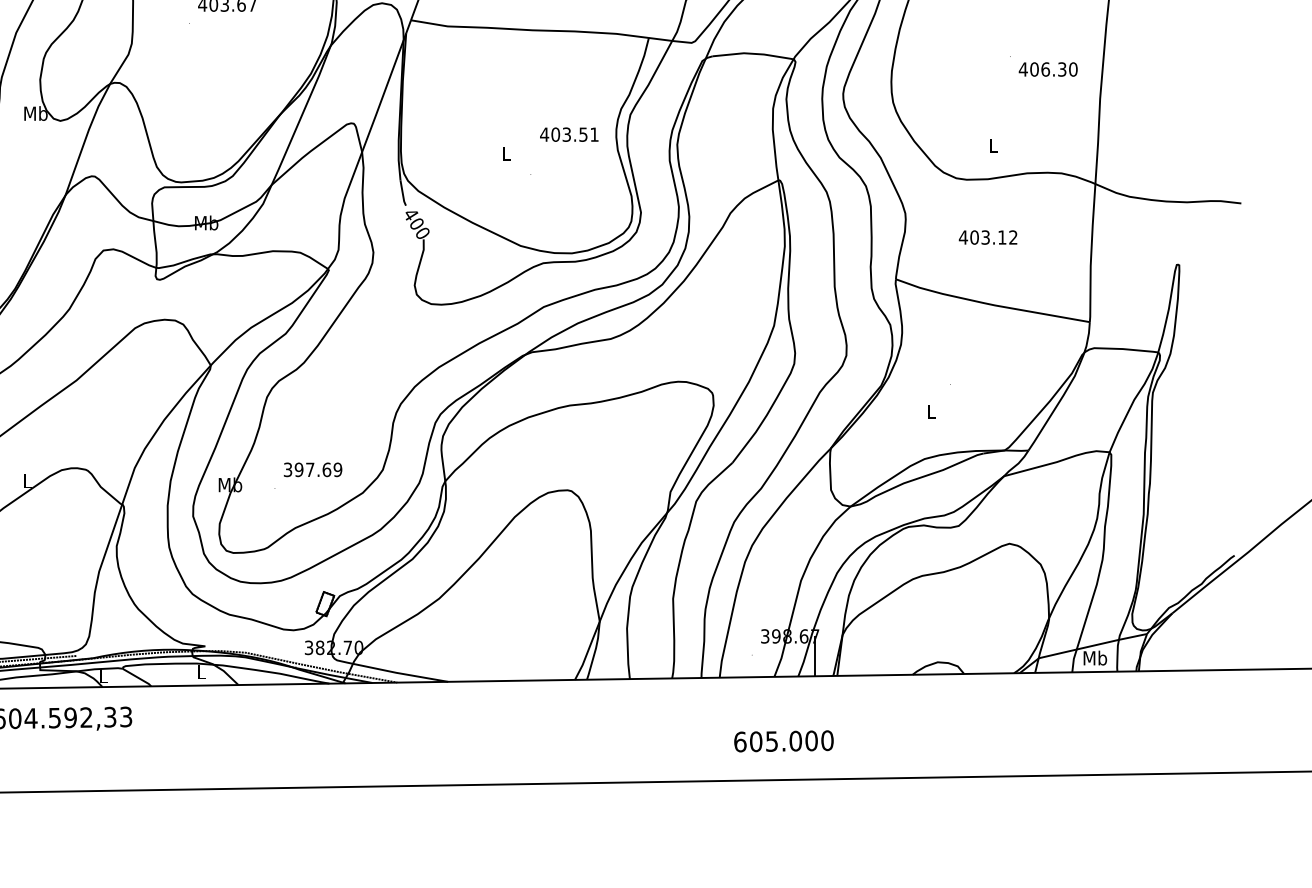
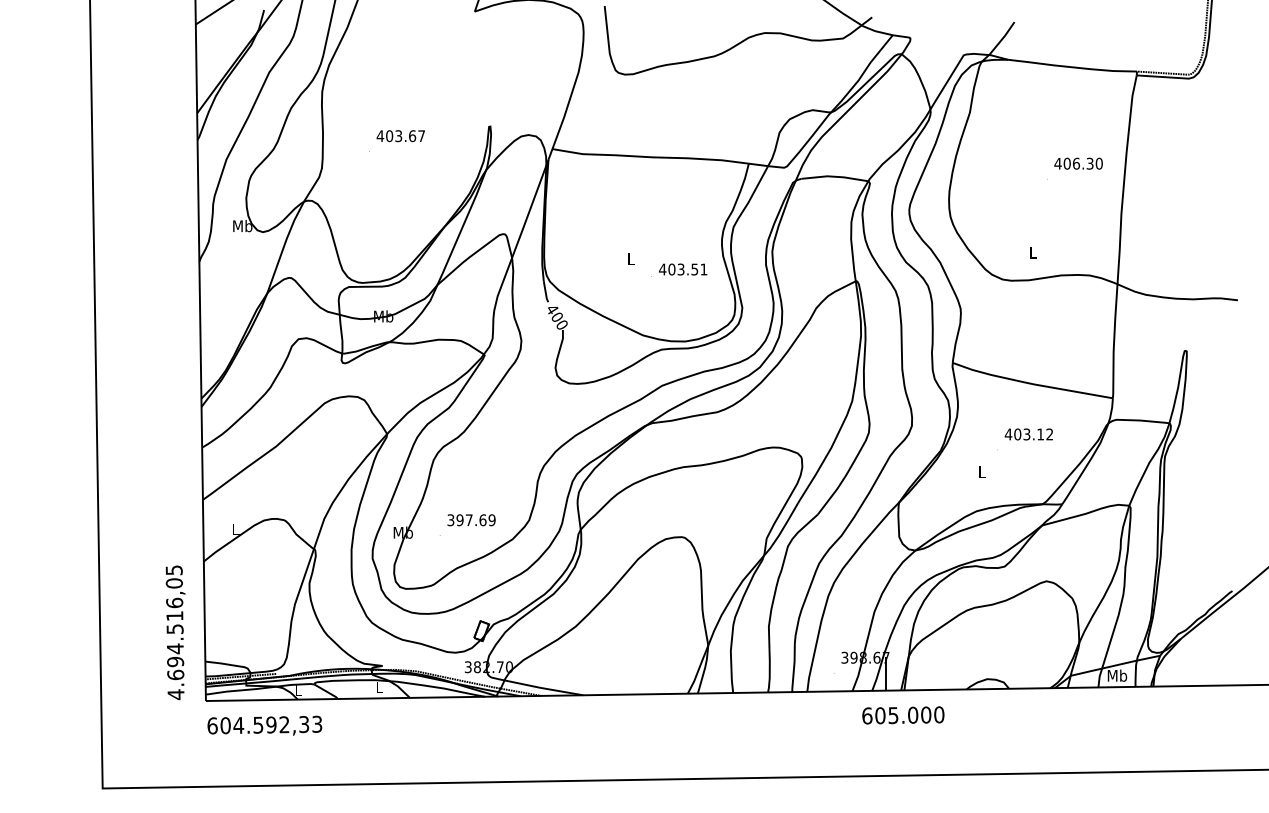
text: (1048, 69) -> (1078, 163), moved
text: (569, 134) -> (683, 269), moved
text: (987, 237) -> (1028, 434), moved
text: (784, 741) -> (903, 715), moved

